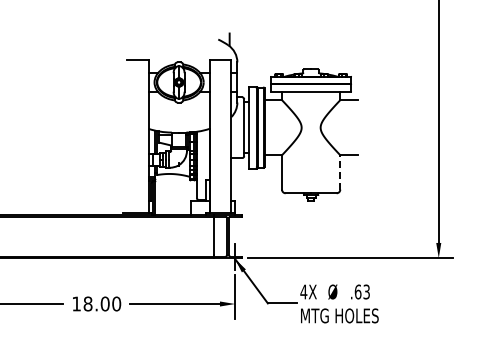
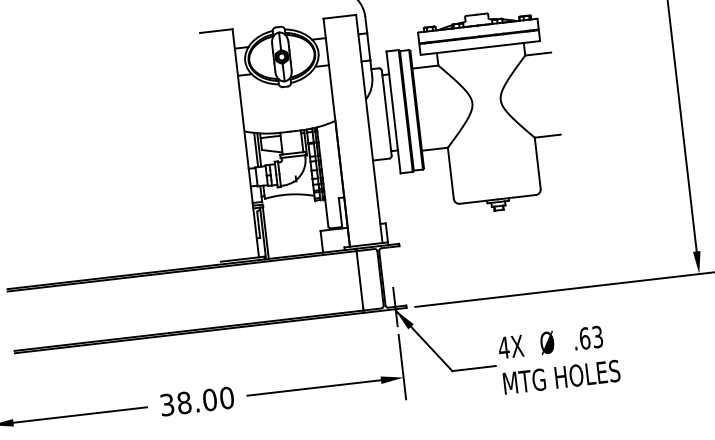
line: (340, 171) -> (537, 161), dashed -> solid
text: (76, 303) -> (167, 404), 18.00 -> 38.00

